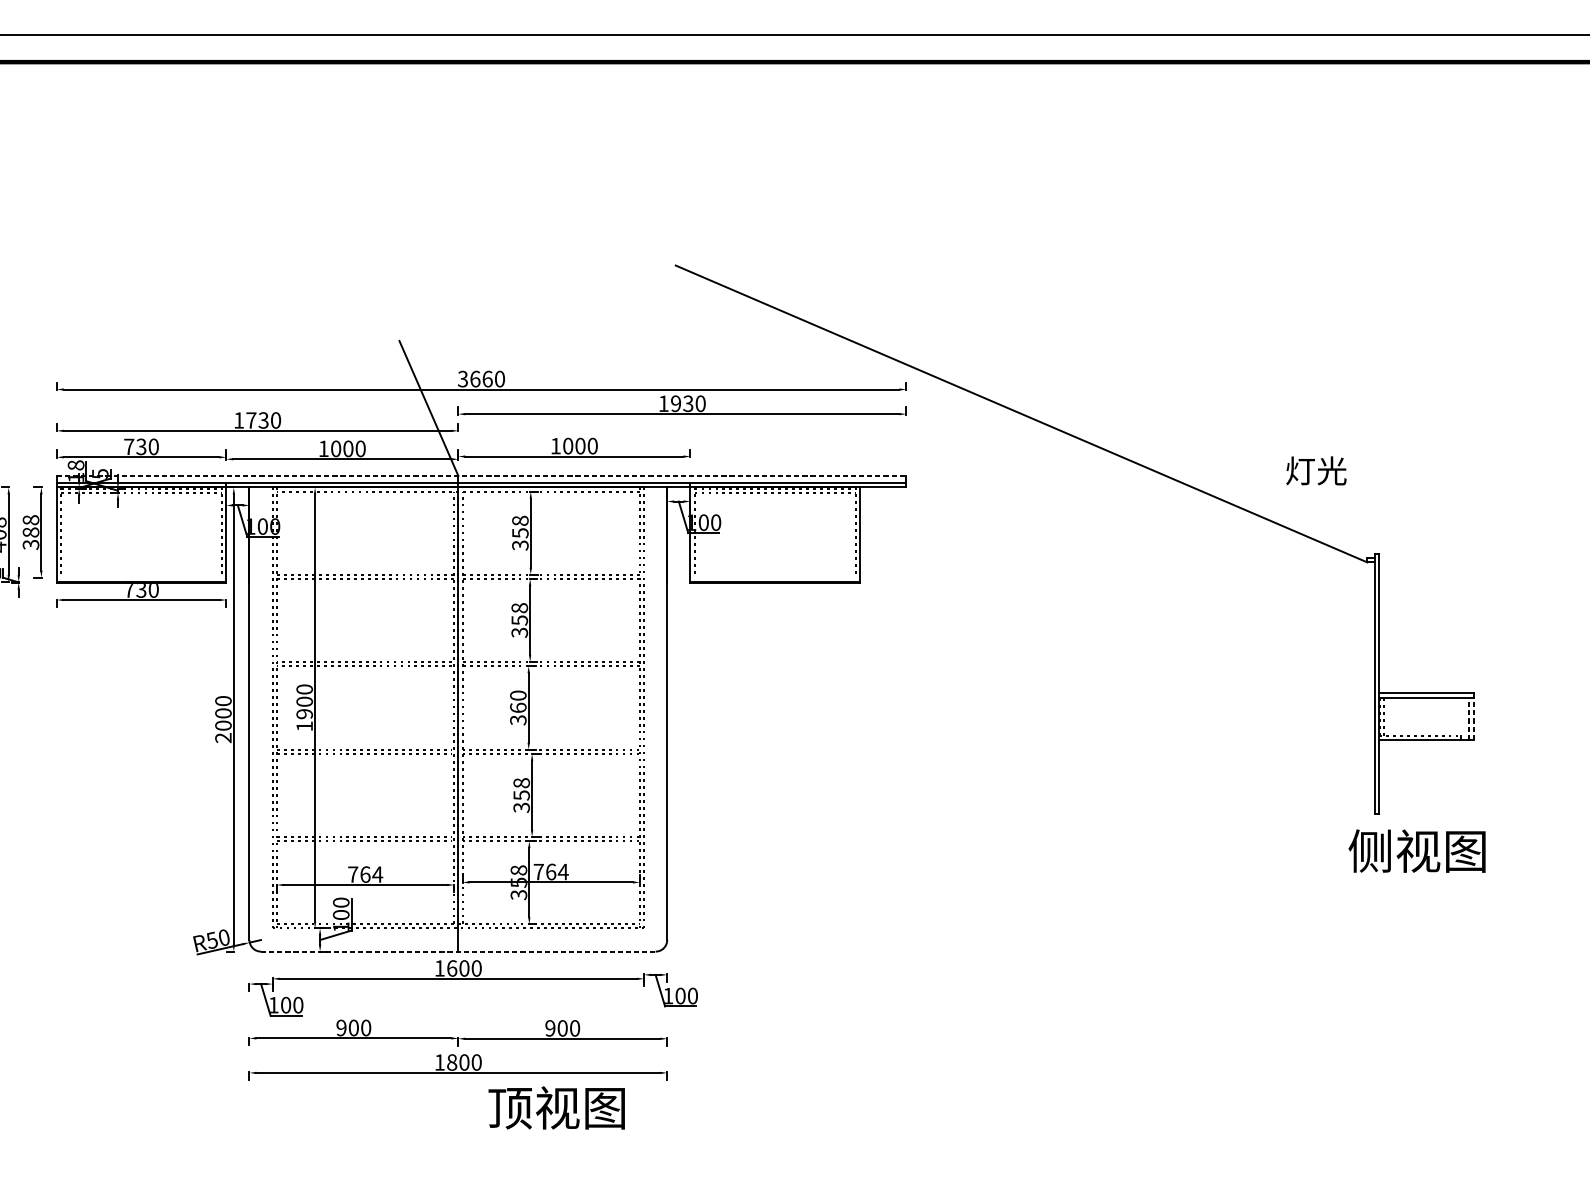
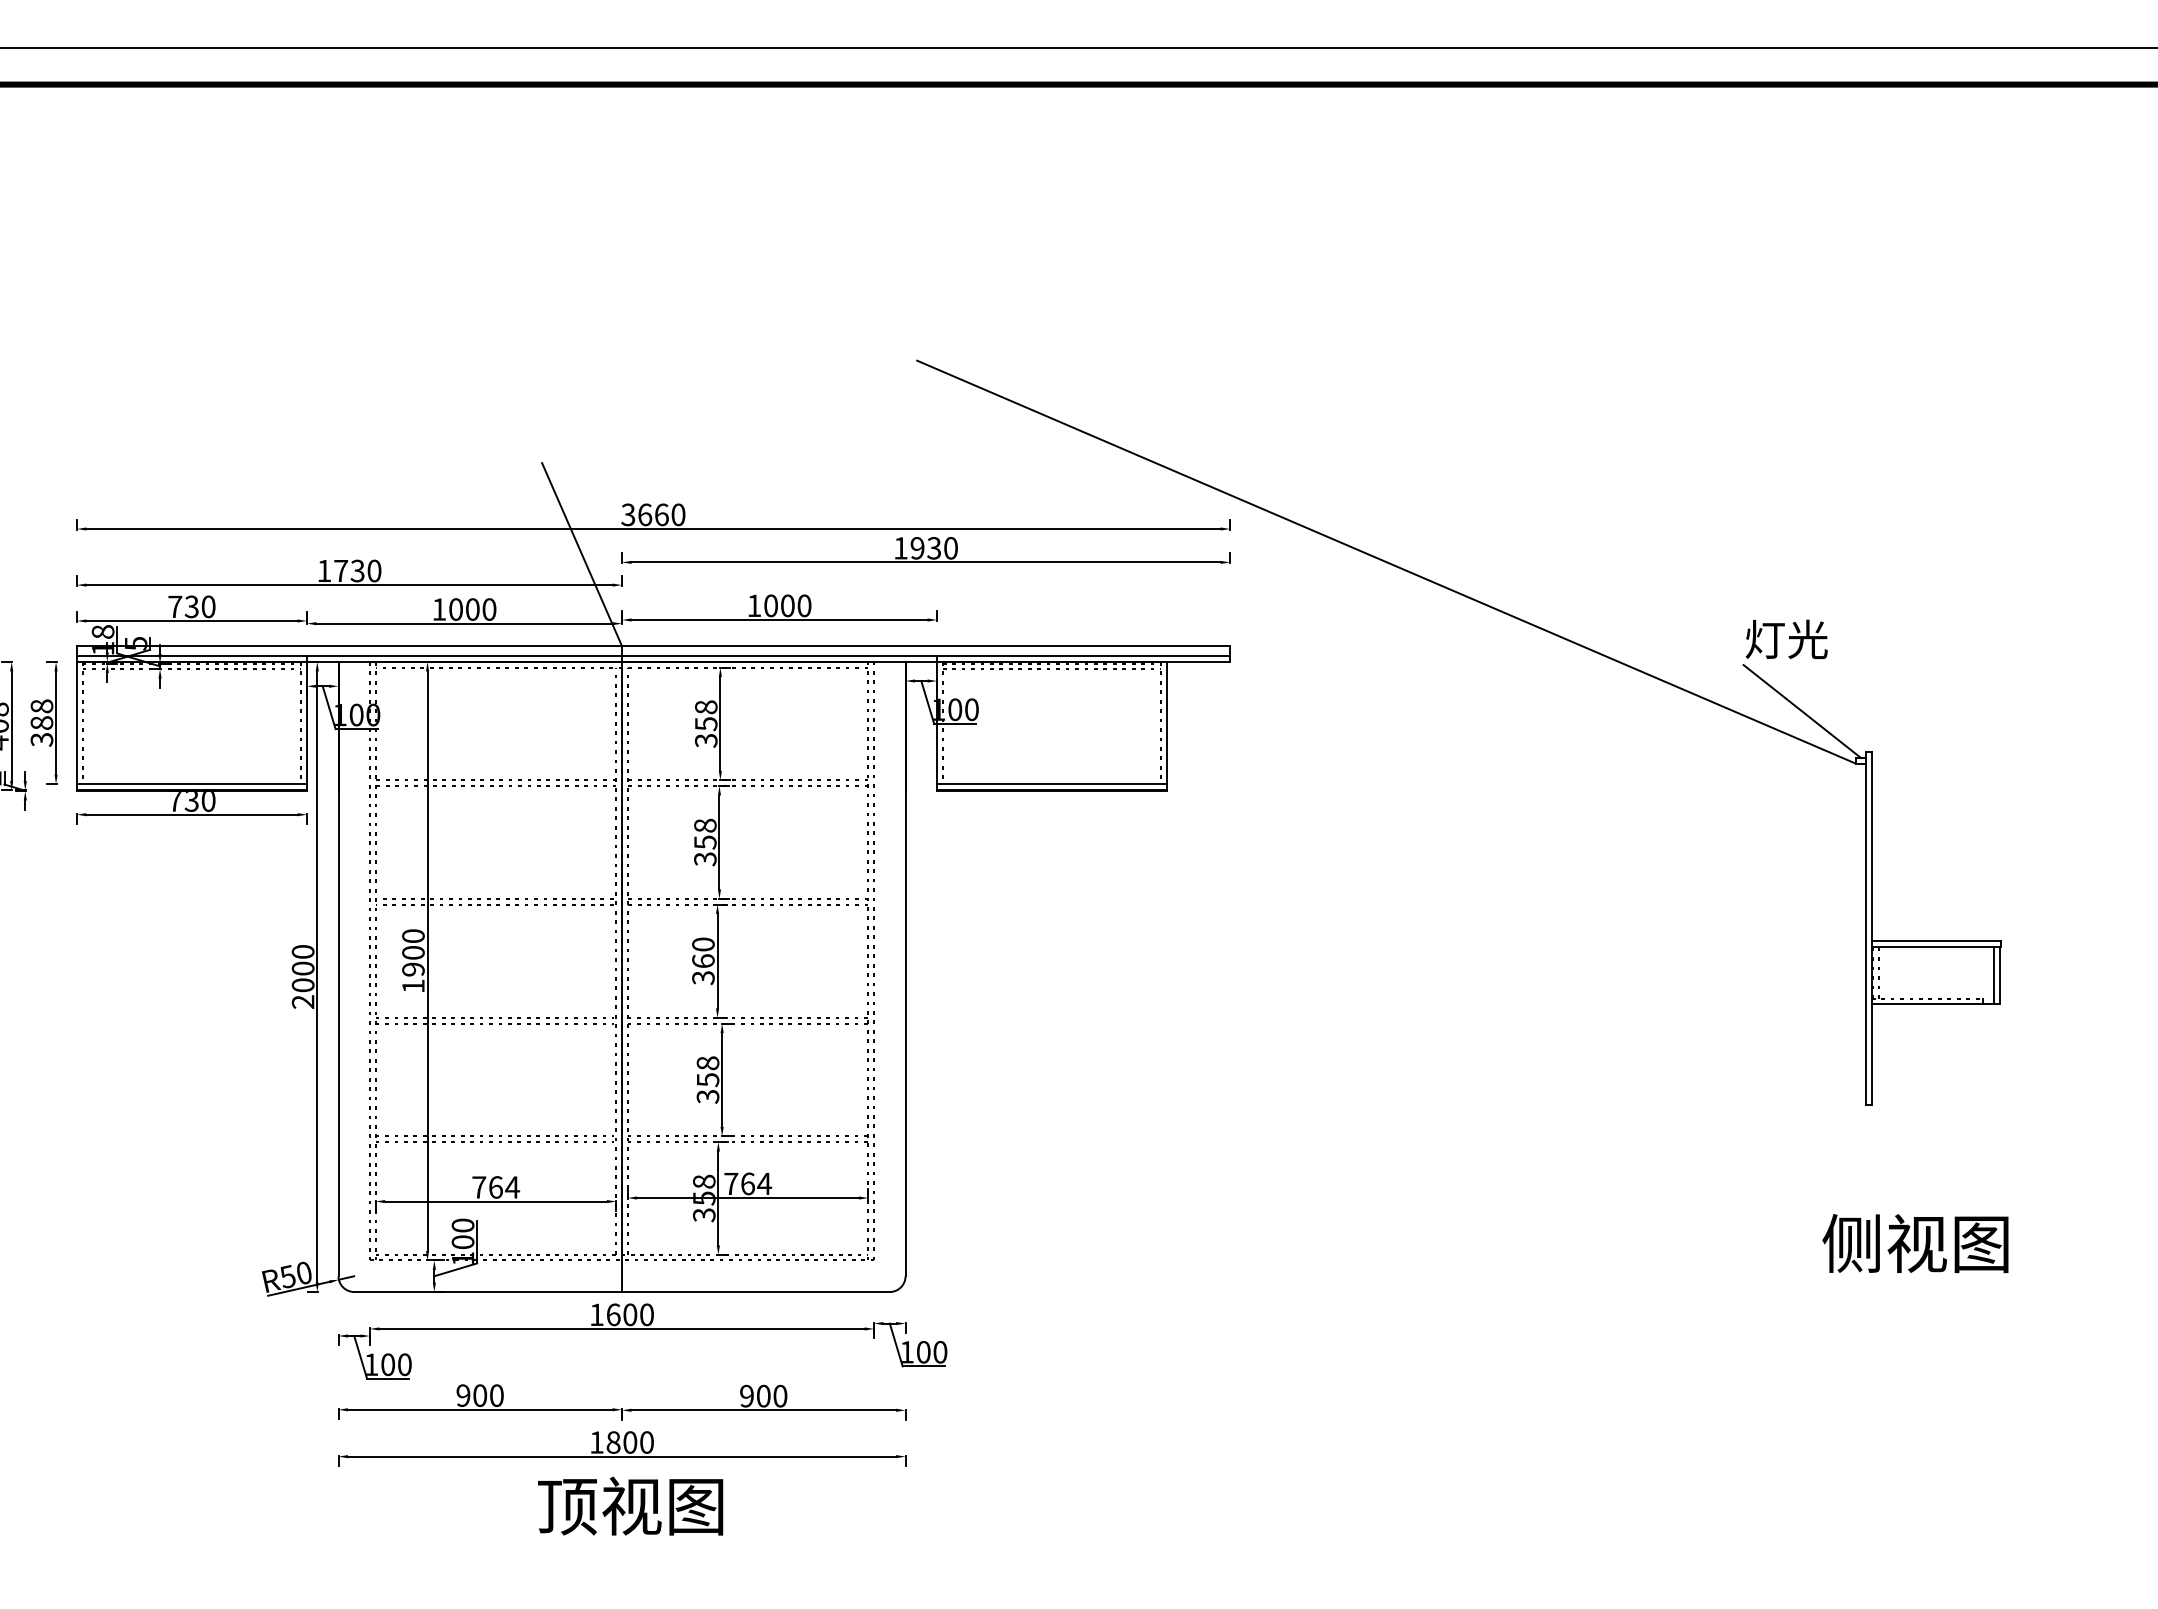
line: (481, 476) -> (653, 646), dashed -> solid
line: (1328, 523) -> (1802, 711), added
line: (141, 577) -> (192, 784), added
line: (775, 577) -> (1052, 784), added
line: (1469, 718) -> (1994, 975), dashed -> solid
line: (1473, 718) -> (2000, 975), dashed -> solid
text: (1417, 851) -> (1915, 1243), moved
line: (458, 952) -> (622, 1292), dashed -> solid
text: (556, 1107) -> (630, 1505), moved

